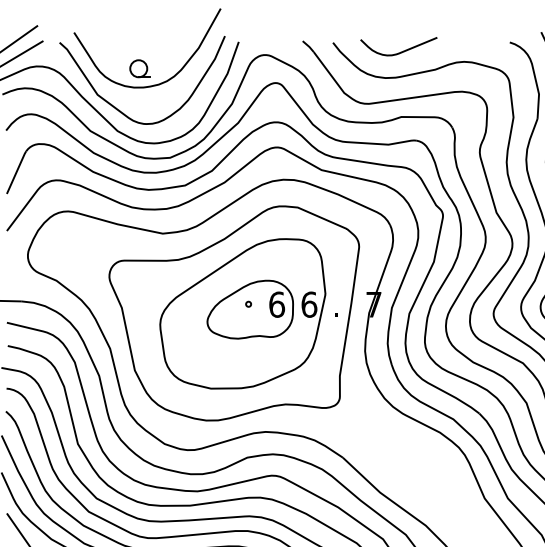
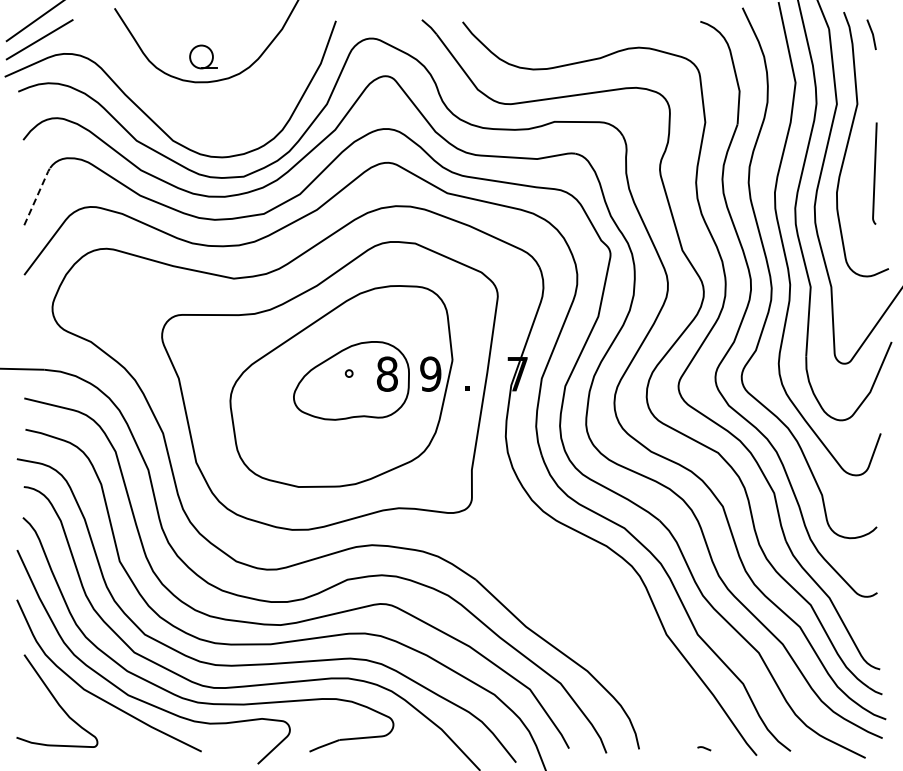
curve: (400, 52) -> (553, 34), removed
curve: (118, 109) -> (174, 111), removed
line: (16, 172) -> (37, 196), solid -> dashed
text: (277, 304) -> (387, 373), 6 -> 8
text: (309, 304) -> (430, 373), 6 -> 9

